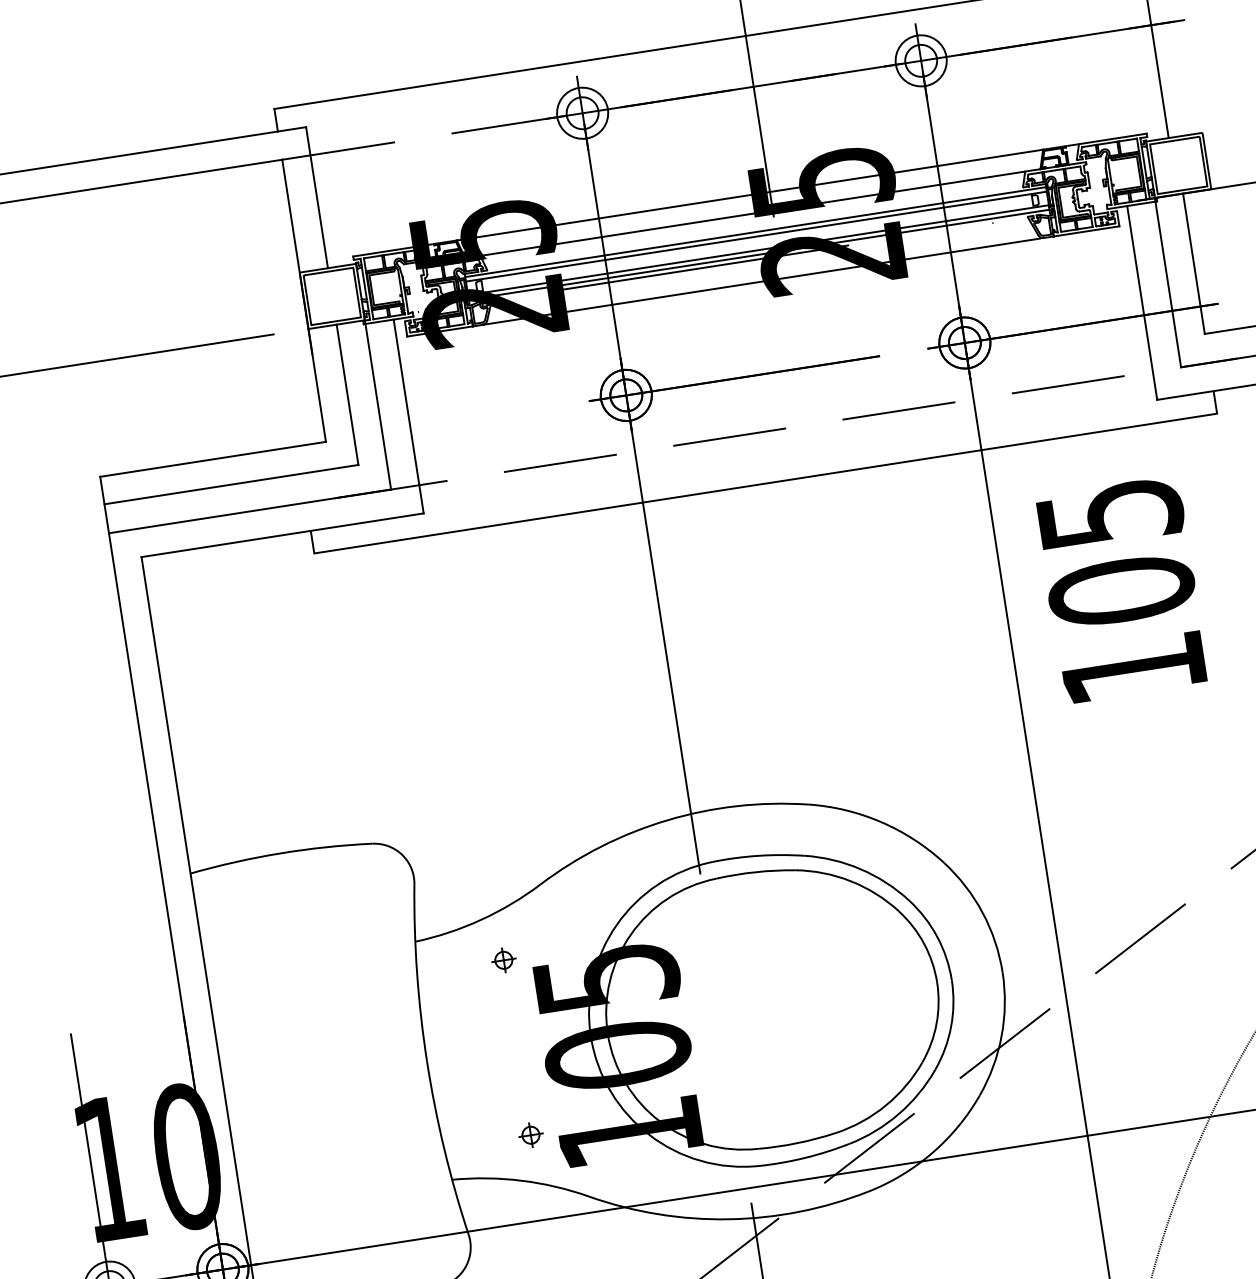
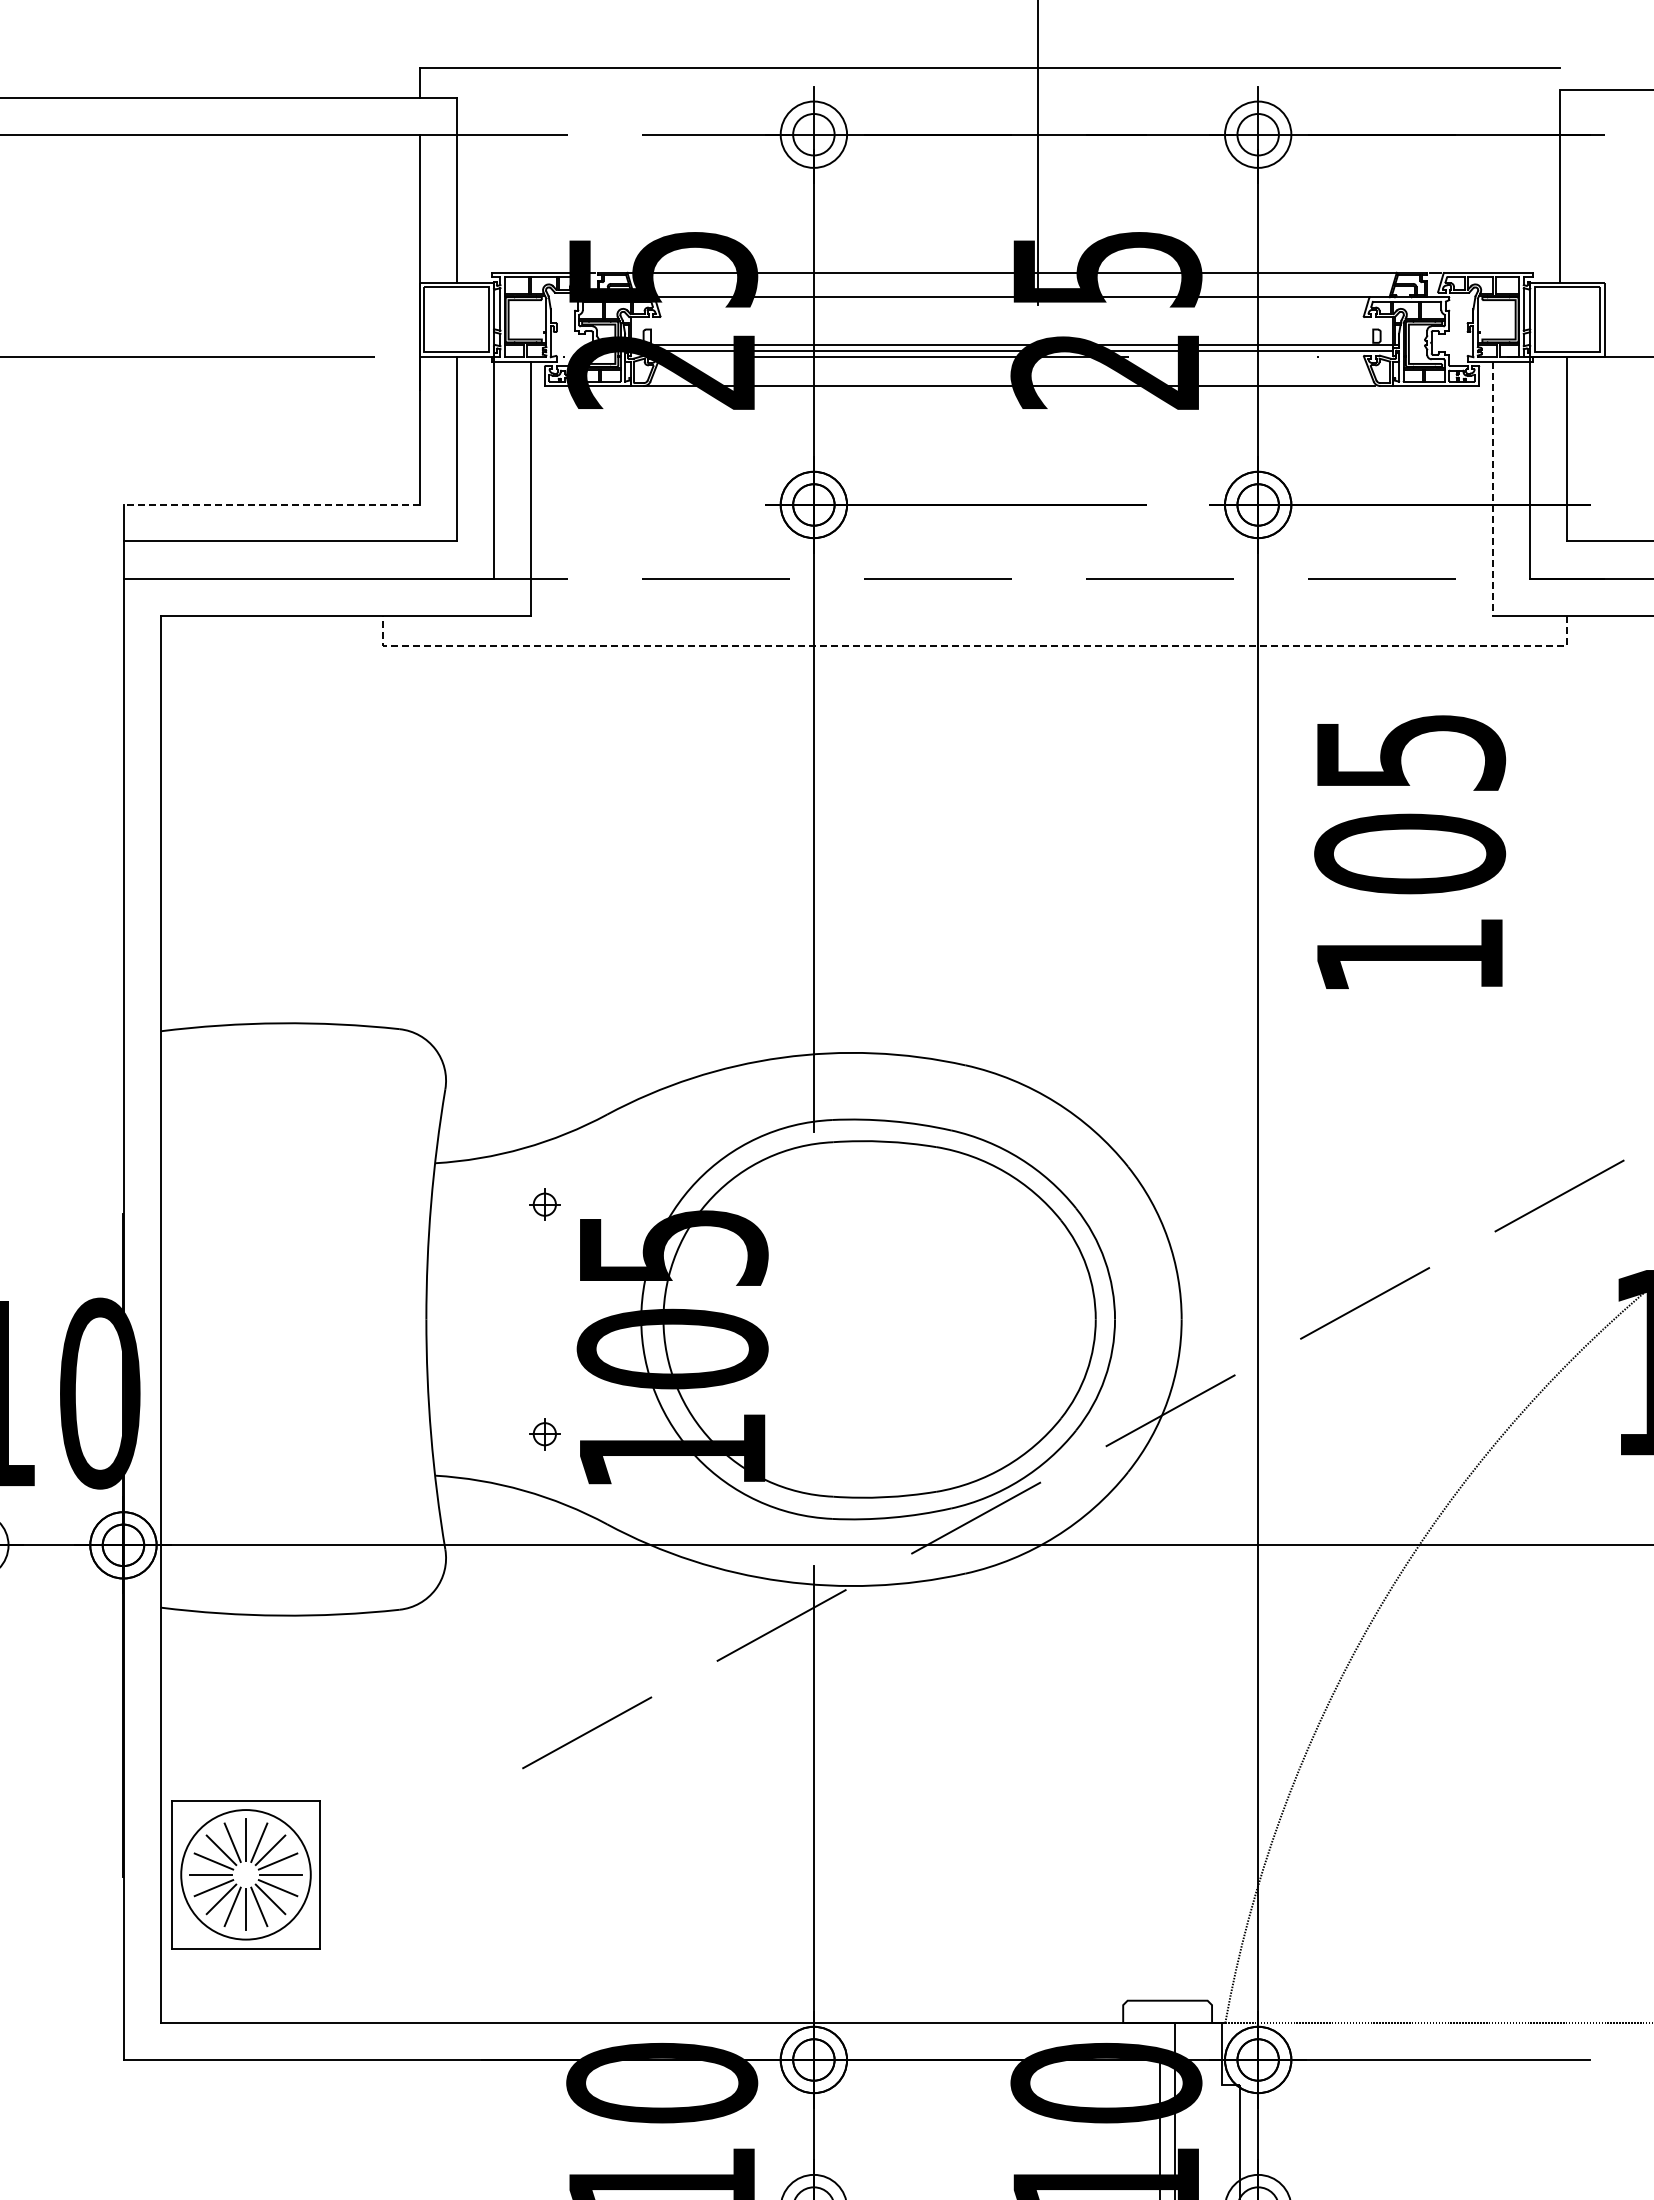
line: (756, 232) -> (1012, 321), removed
line: (756, 236) -> (1012, 327), removed
line: (1142, 303) -> (1493, 489), solid -> dashed
line: (212, 459) -> (271, 504), solid -> dashed
line: (765, 483) -> (974, 645), solid -> dashed

